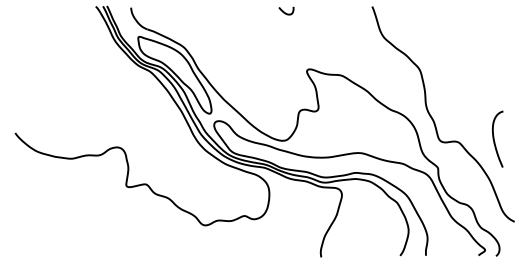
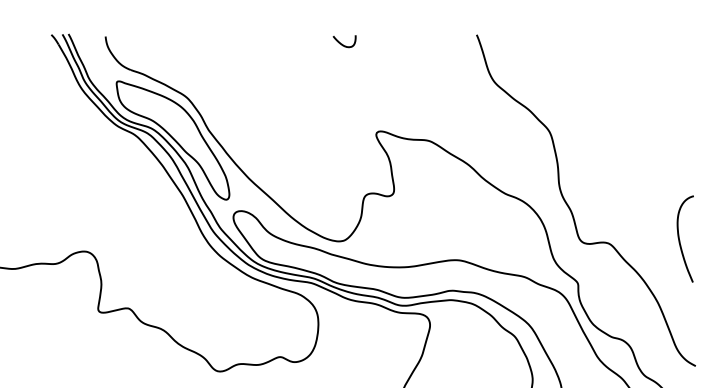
curve: (494, 138) -> (680, 237), moved

